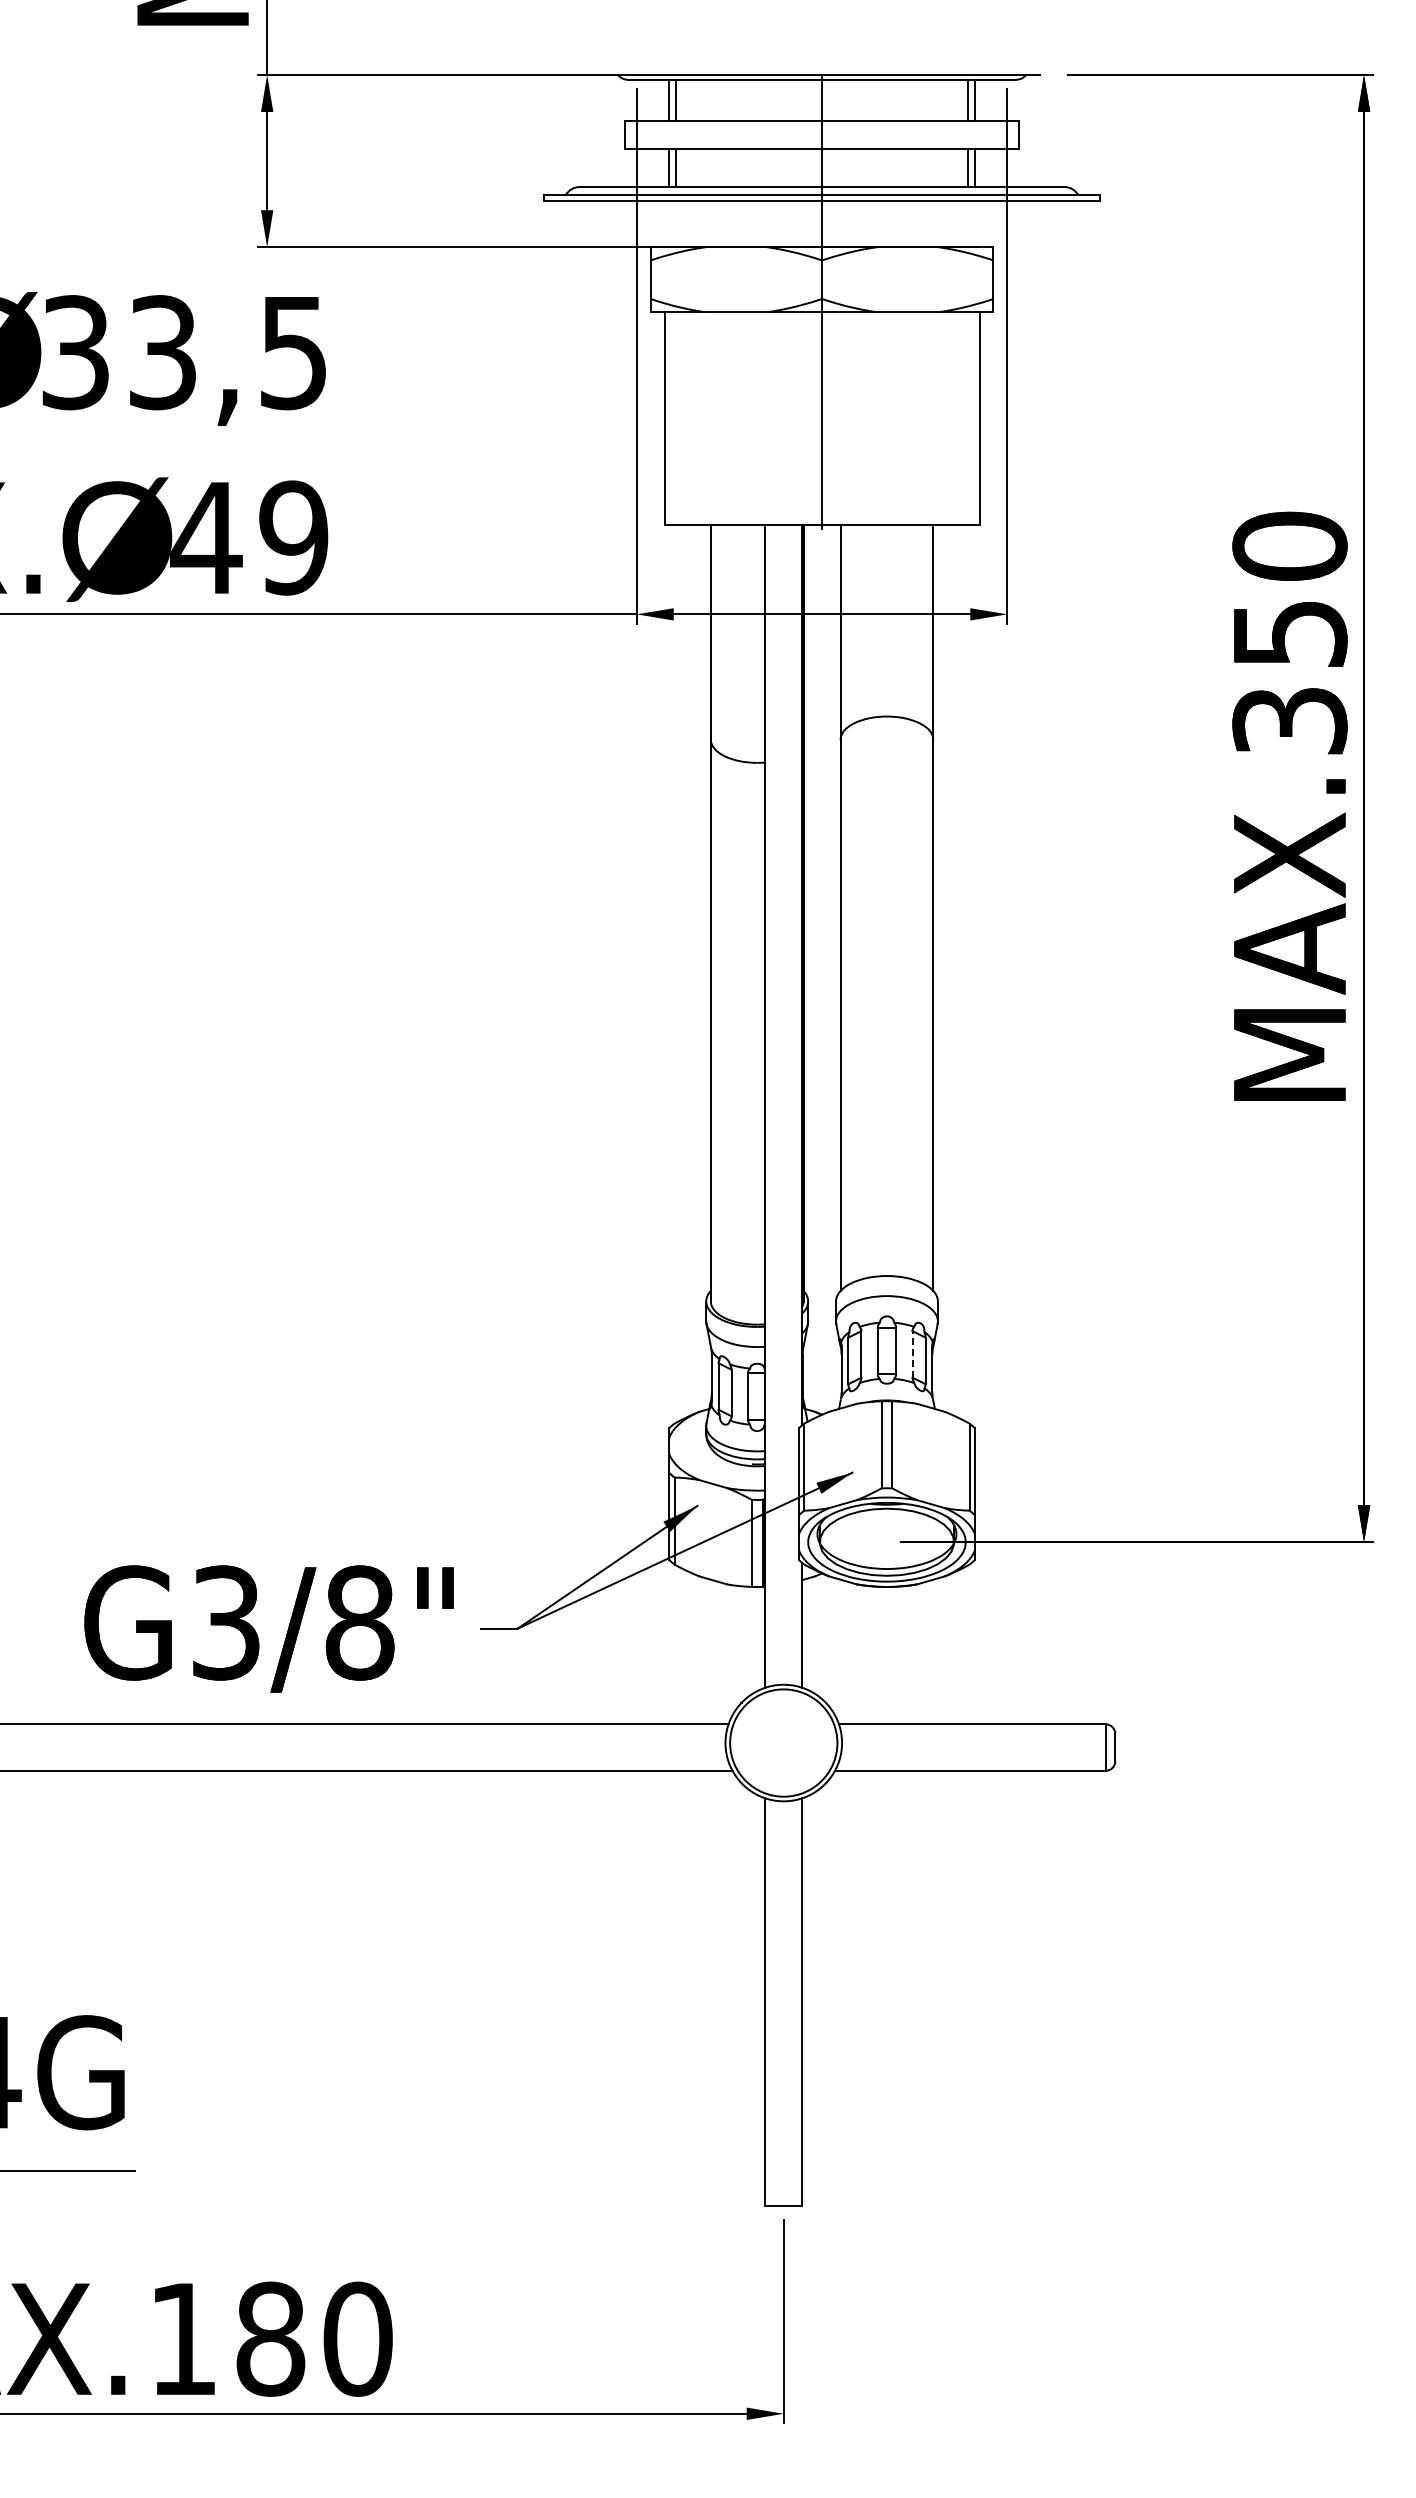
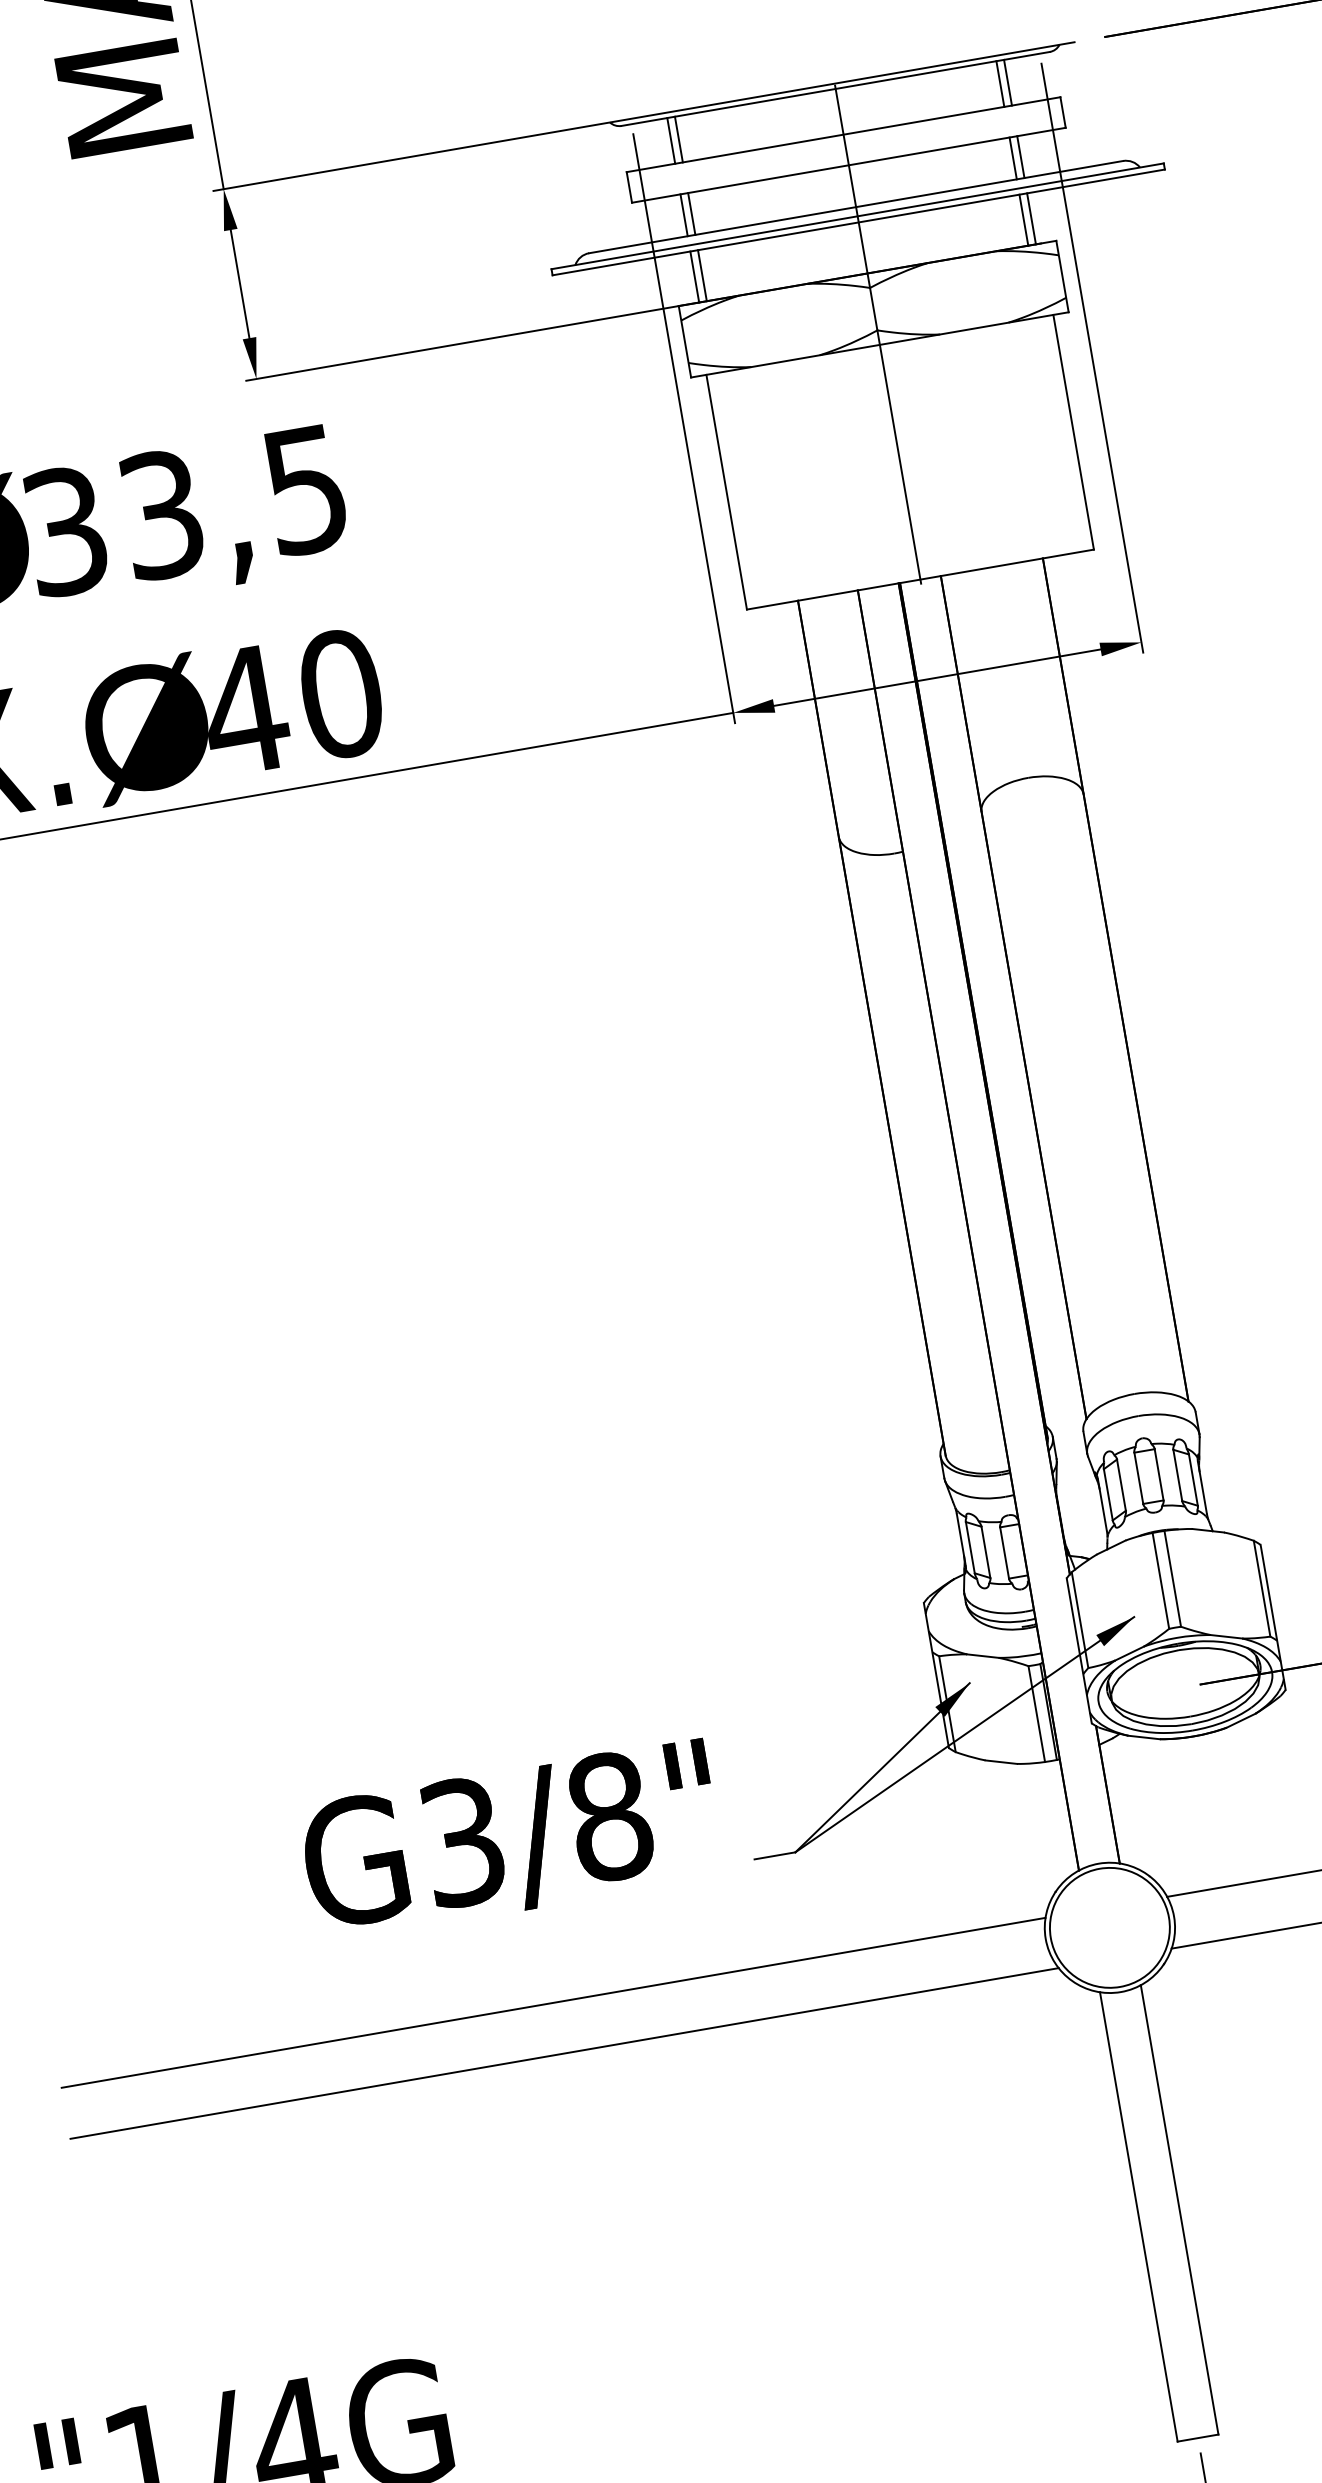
line: (669, 223) -> (695, 276), added
line: (676, 223) -> (702, 274), added
line: (968, 223) -> (1024, 219), added
line: (974, 223) -> (1030, 218), added
text: (293, 537) -> (340, 693), 49 -> 40
line: (912, 1353) -> (1177, 1474), dashed -> solid
text: (268, 1628) -> (510, 1840), moved

